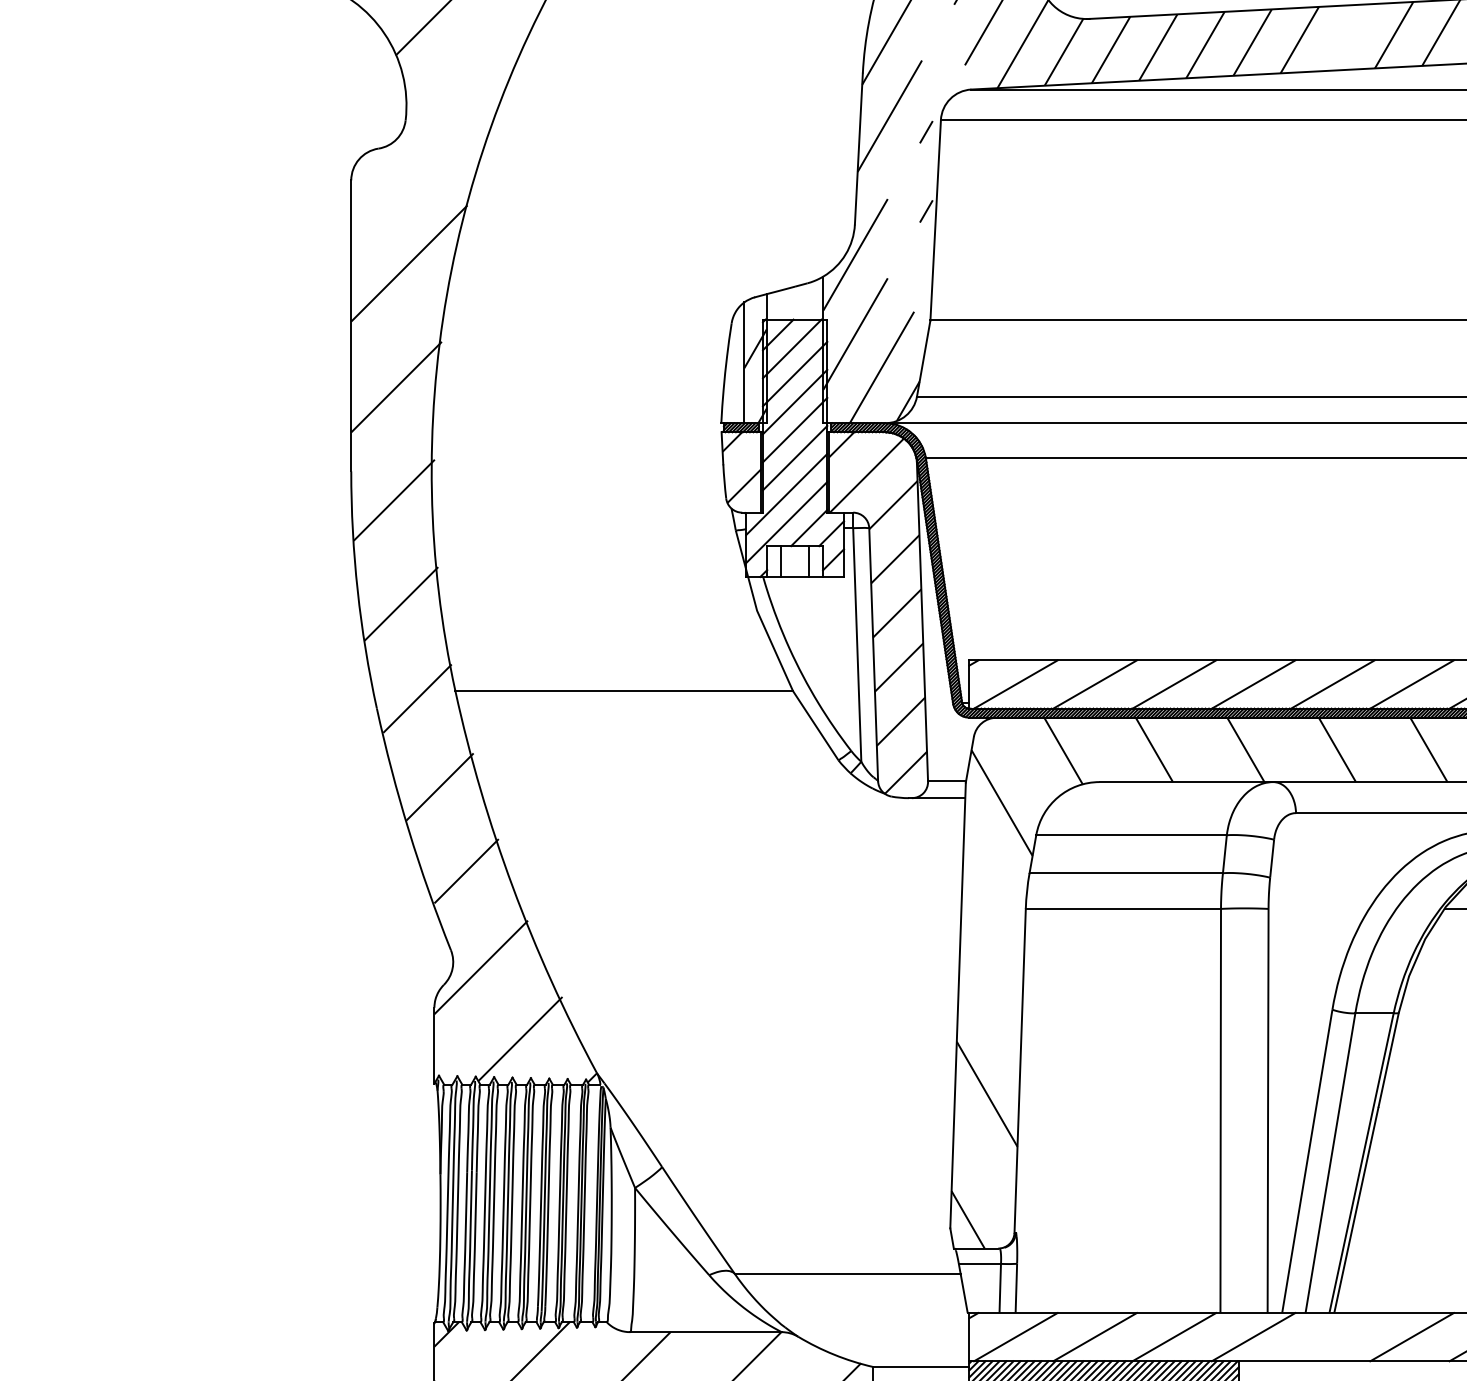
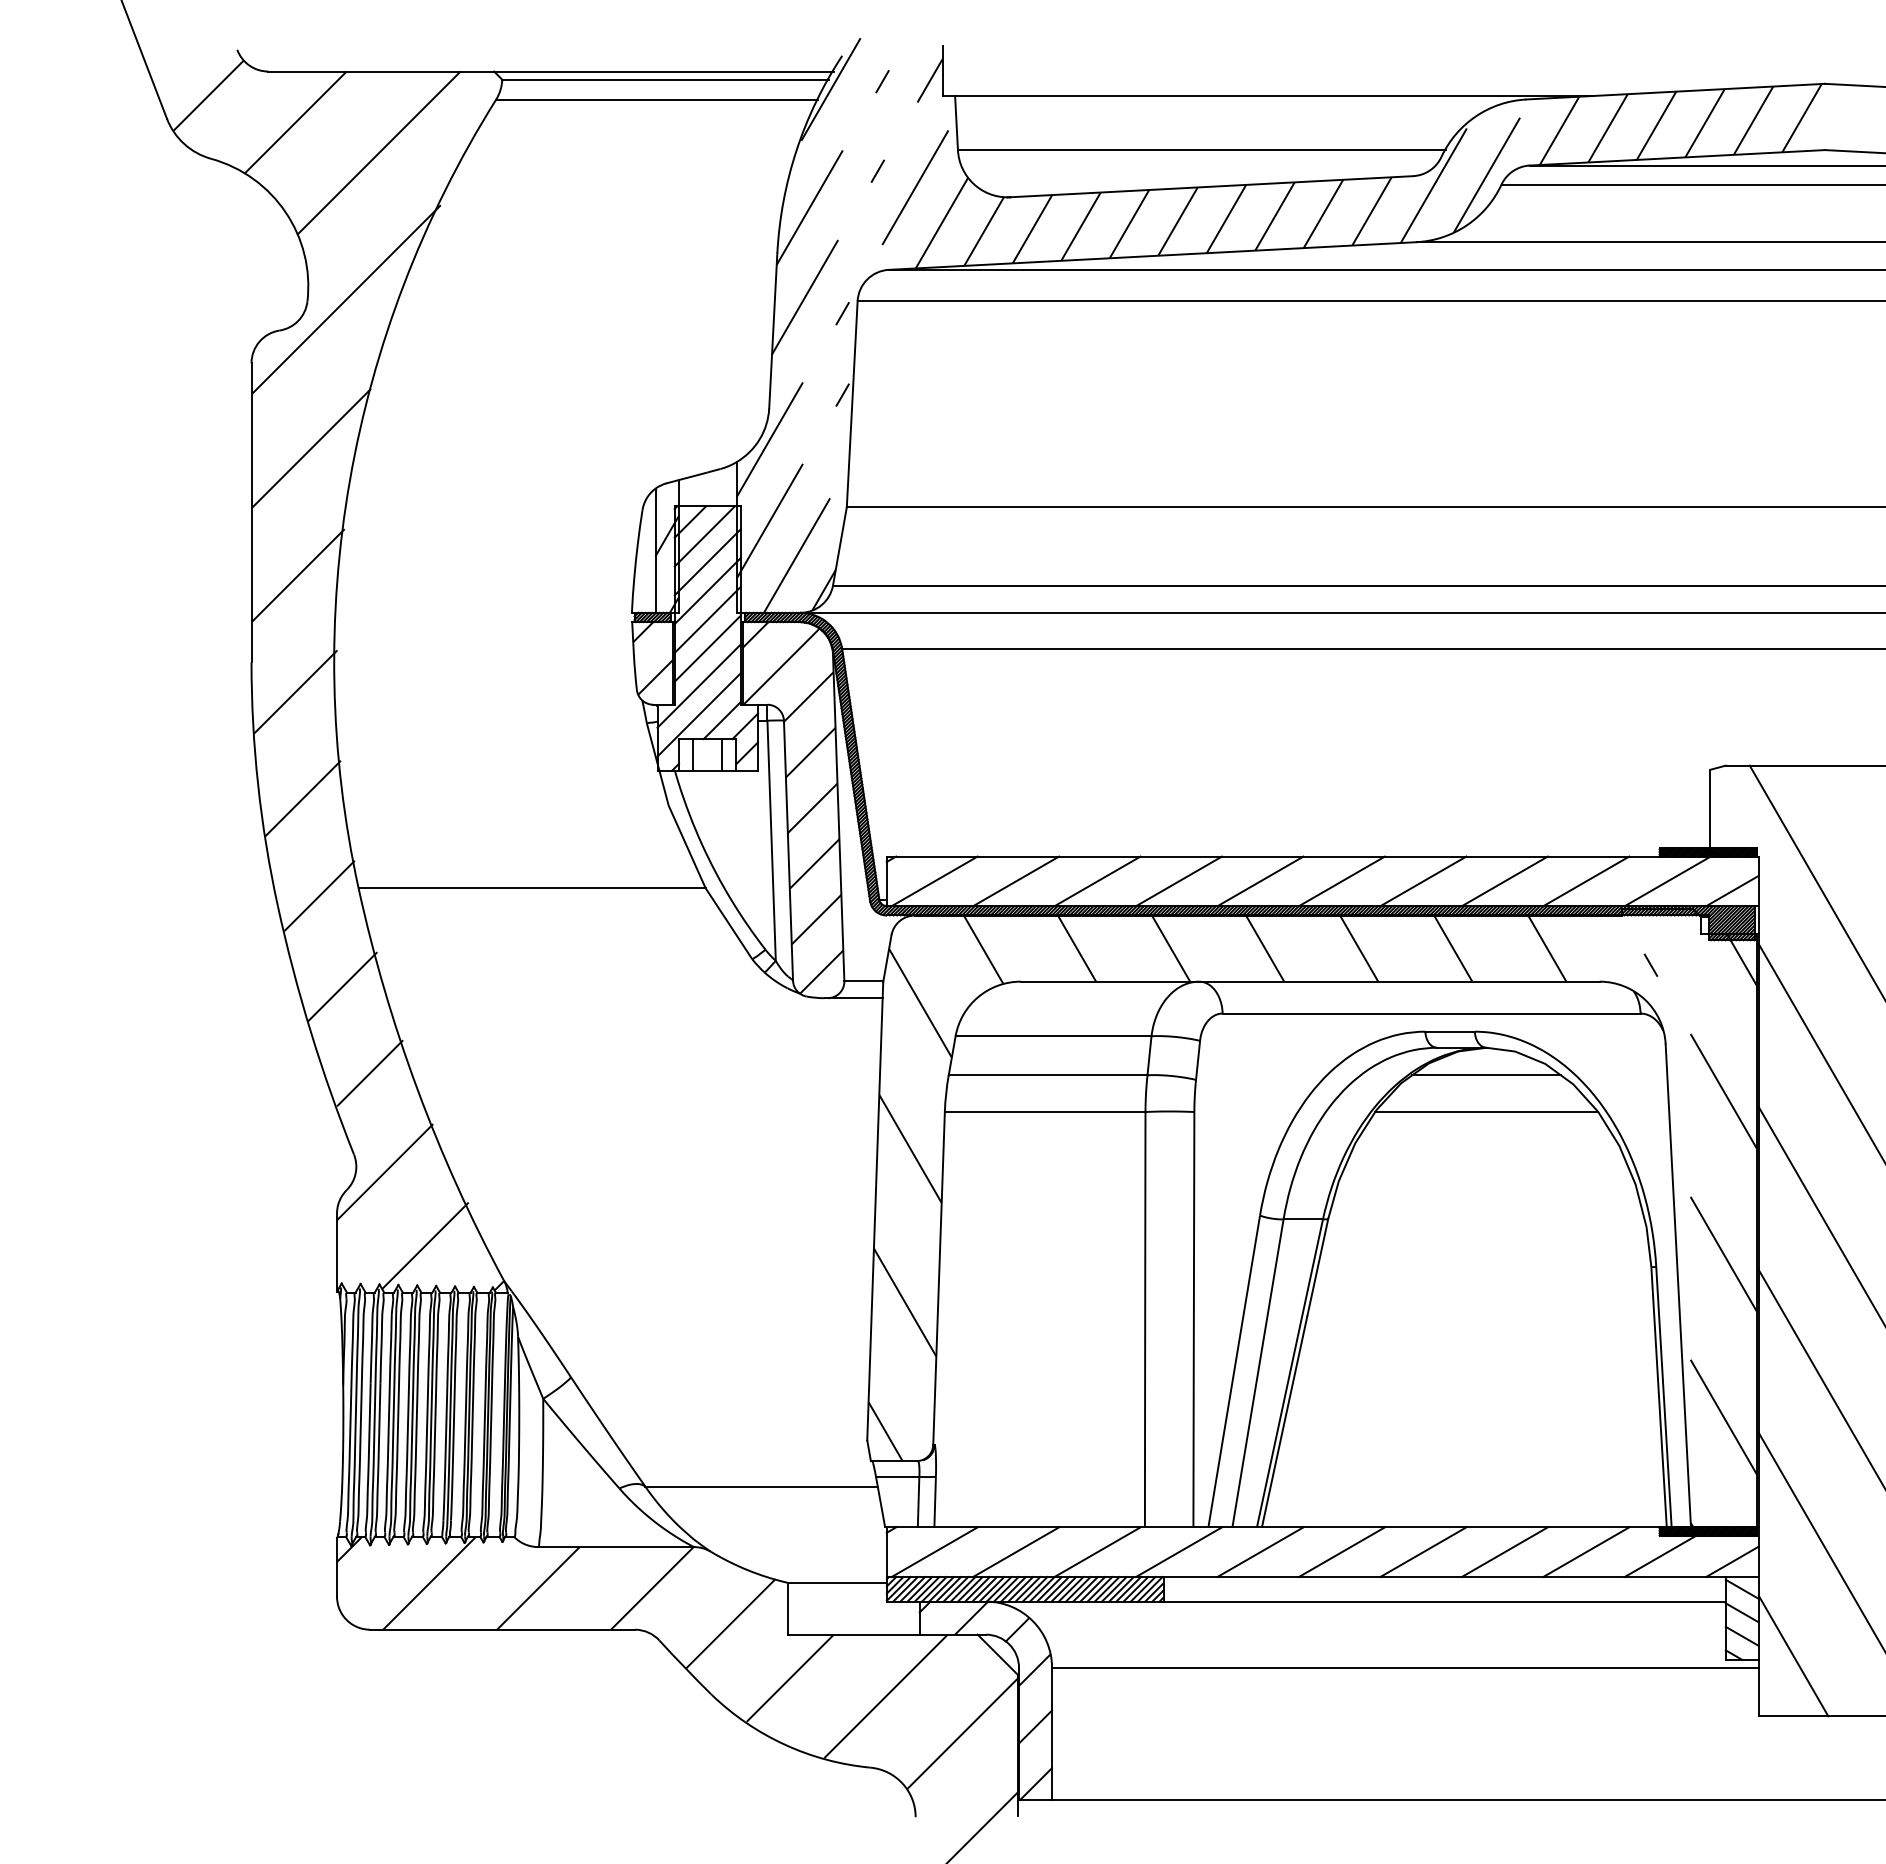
line: (1346, 37) -> (1274, 216), added
line: (442, 118) -> (345, 299), added
line: (992, 944) -> (910, 1148), added
line: (1332, 1336) -> (1260, 1551), added

